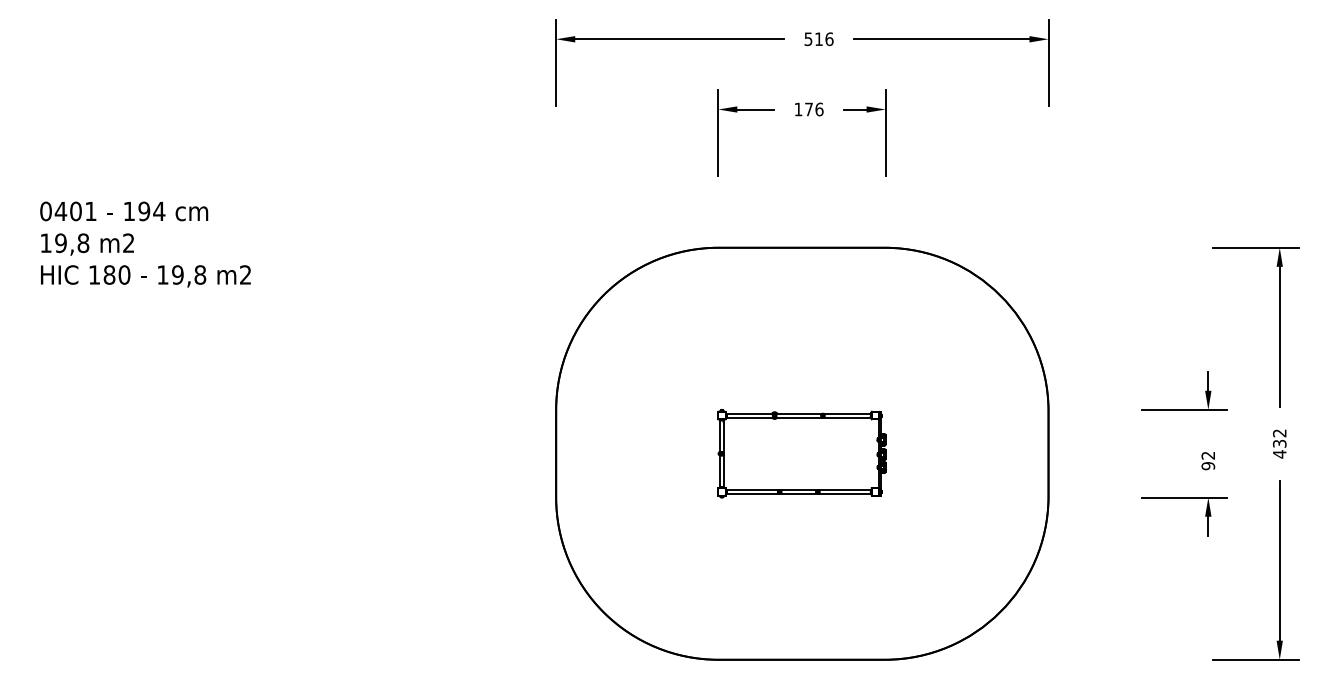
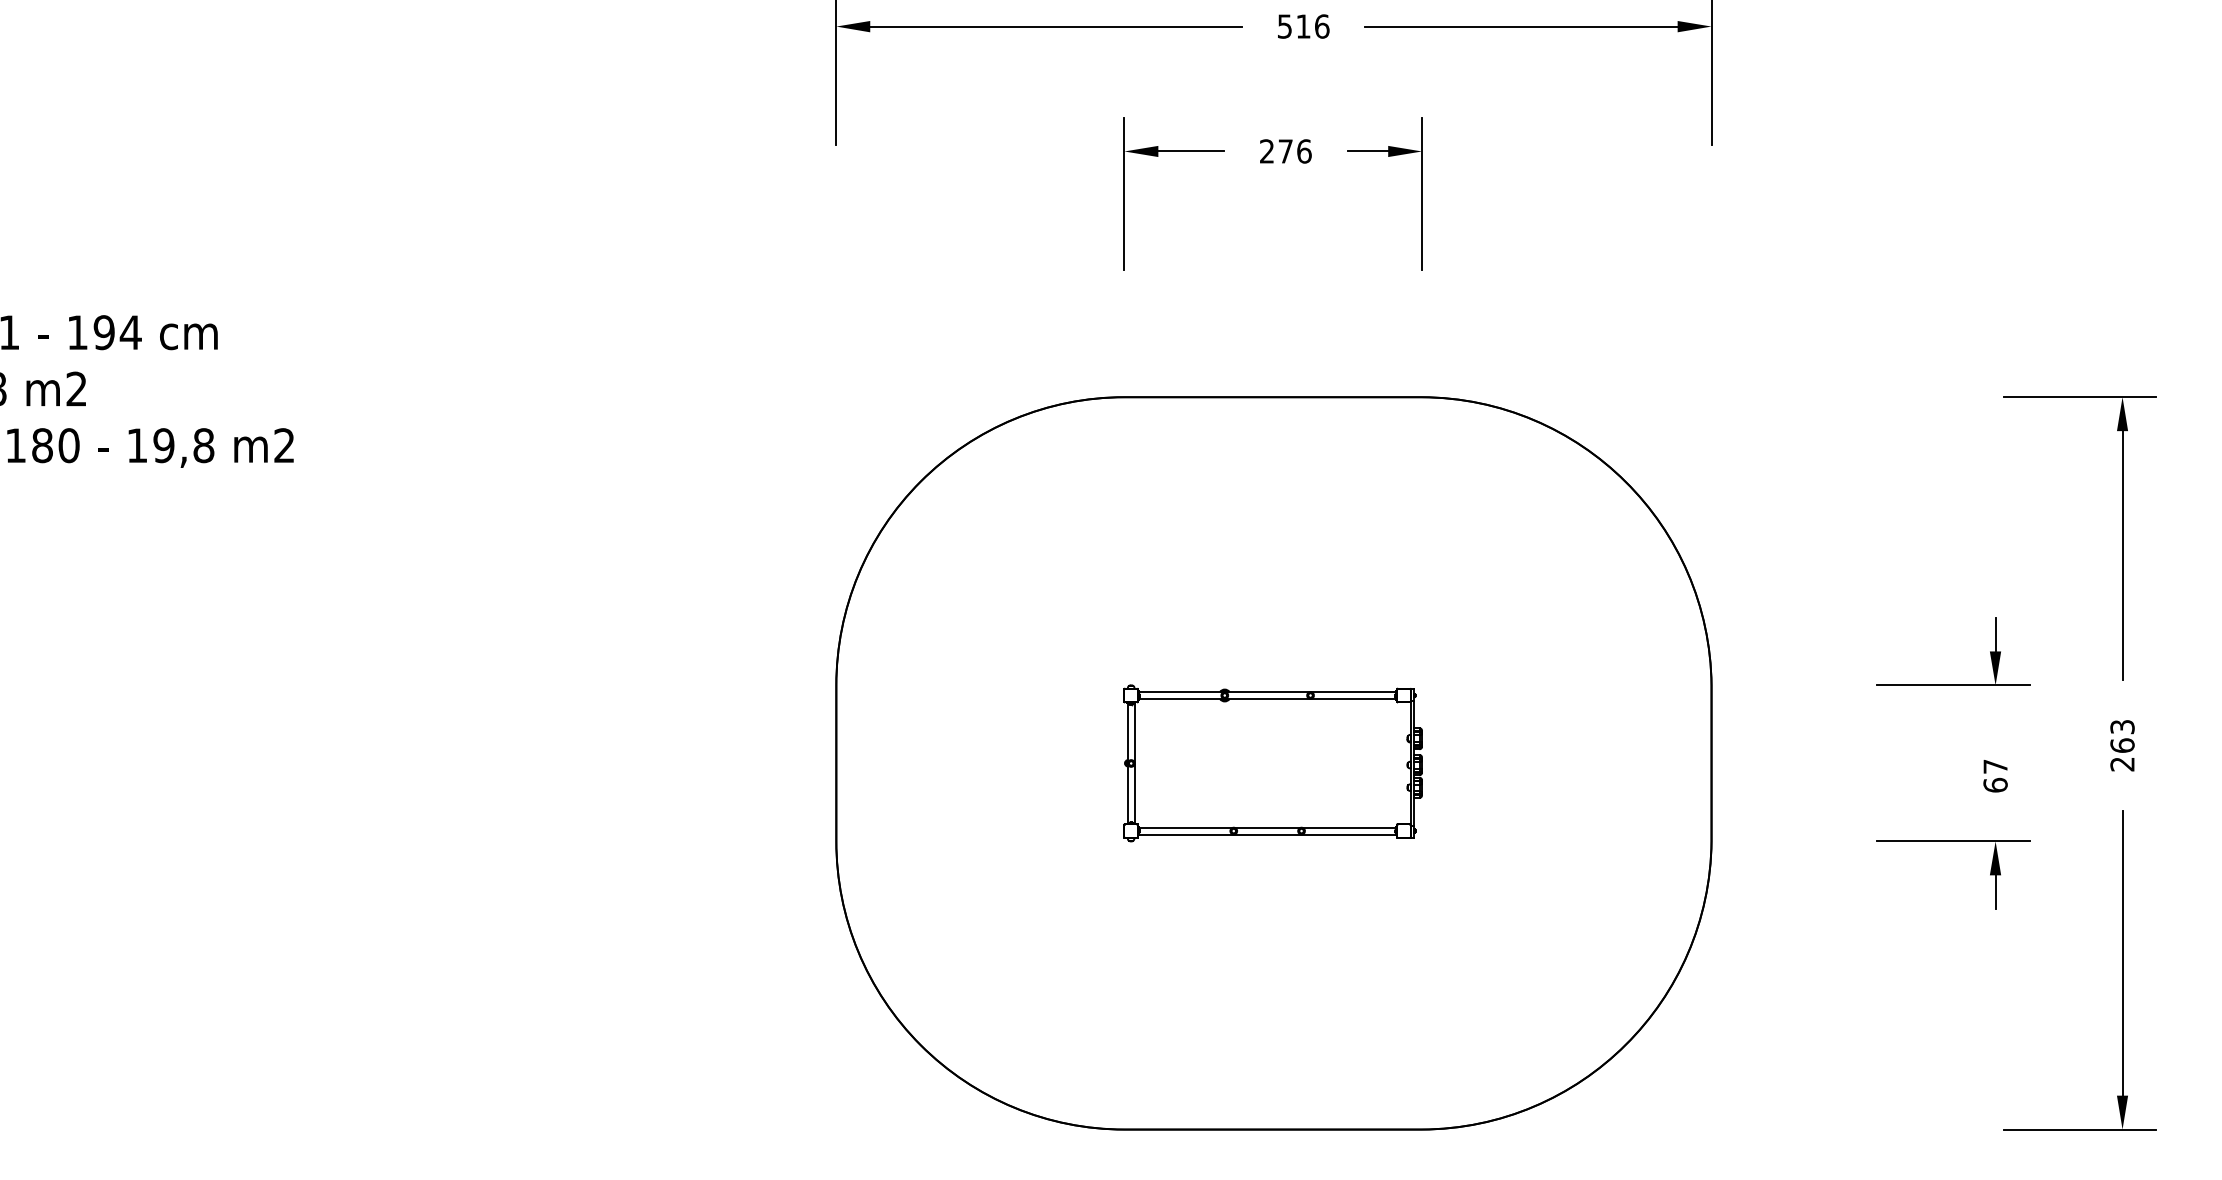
text: (798, 108) -> (1267, 149), 176 -> 276
text: (1279, 443) -> (2122, 745), 432 -> 263
text: (1208, 460) -> (1995, 775), 92 -> 67

